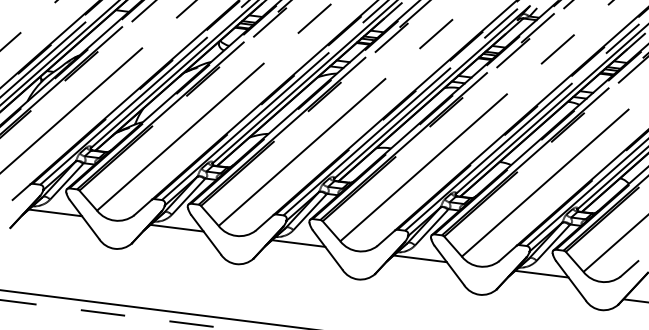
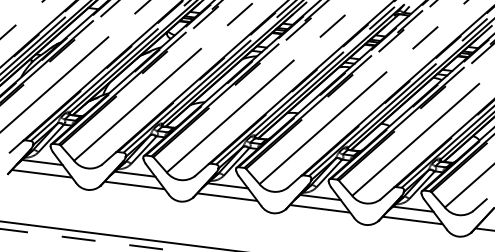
line: (54, 227) -> (41, 173), added
line: (176, 243) -> (134, 185), added
line: (297, 258) -> (226, 197), added
line: (419, 273) -> (319, 208), added
line: (540, 288) -> (412, 220), added

